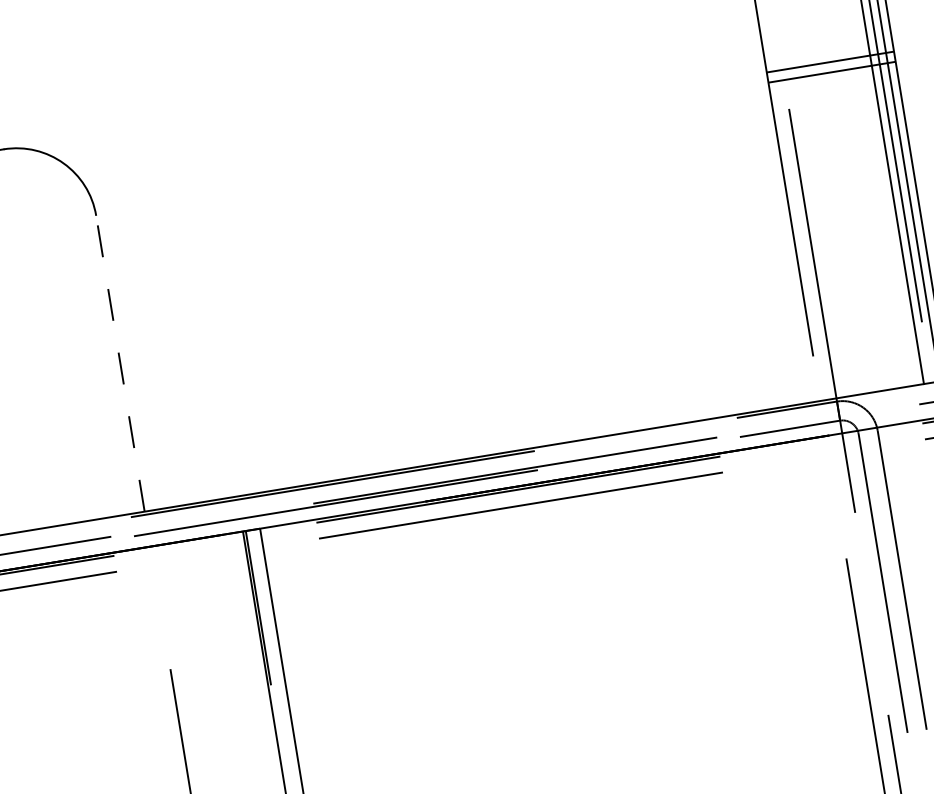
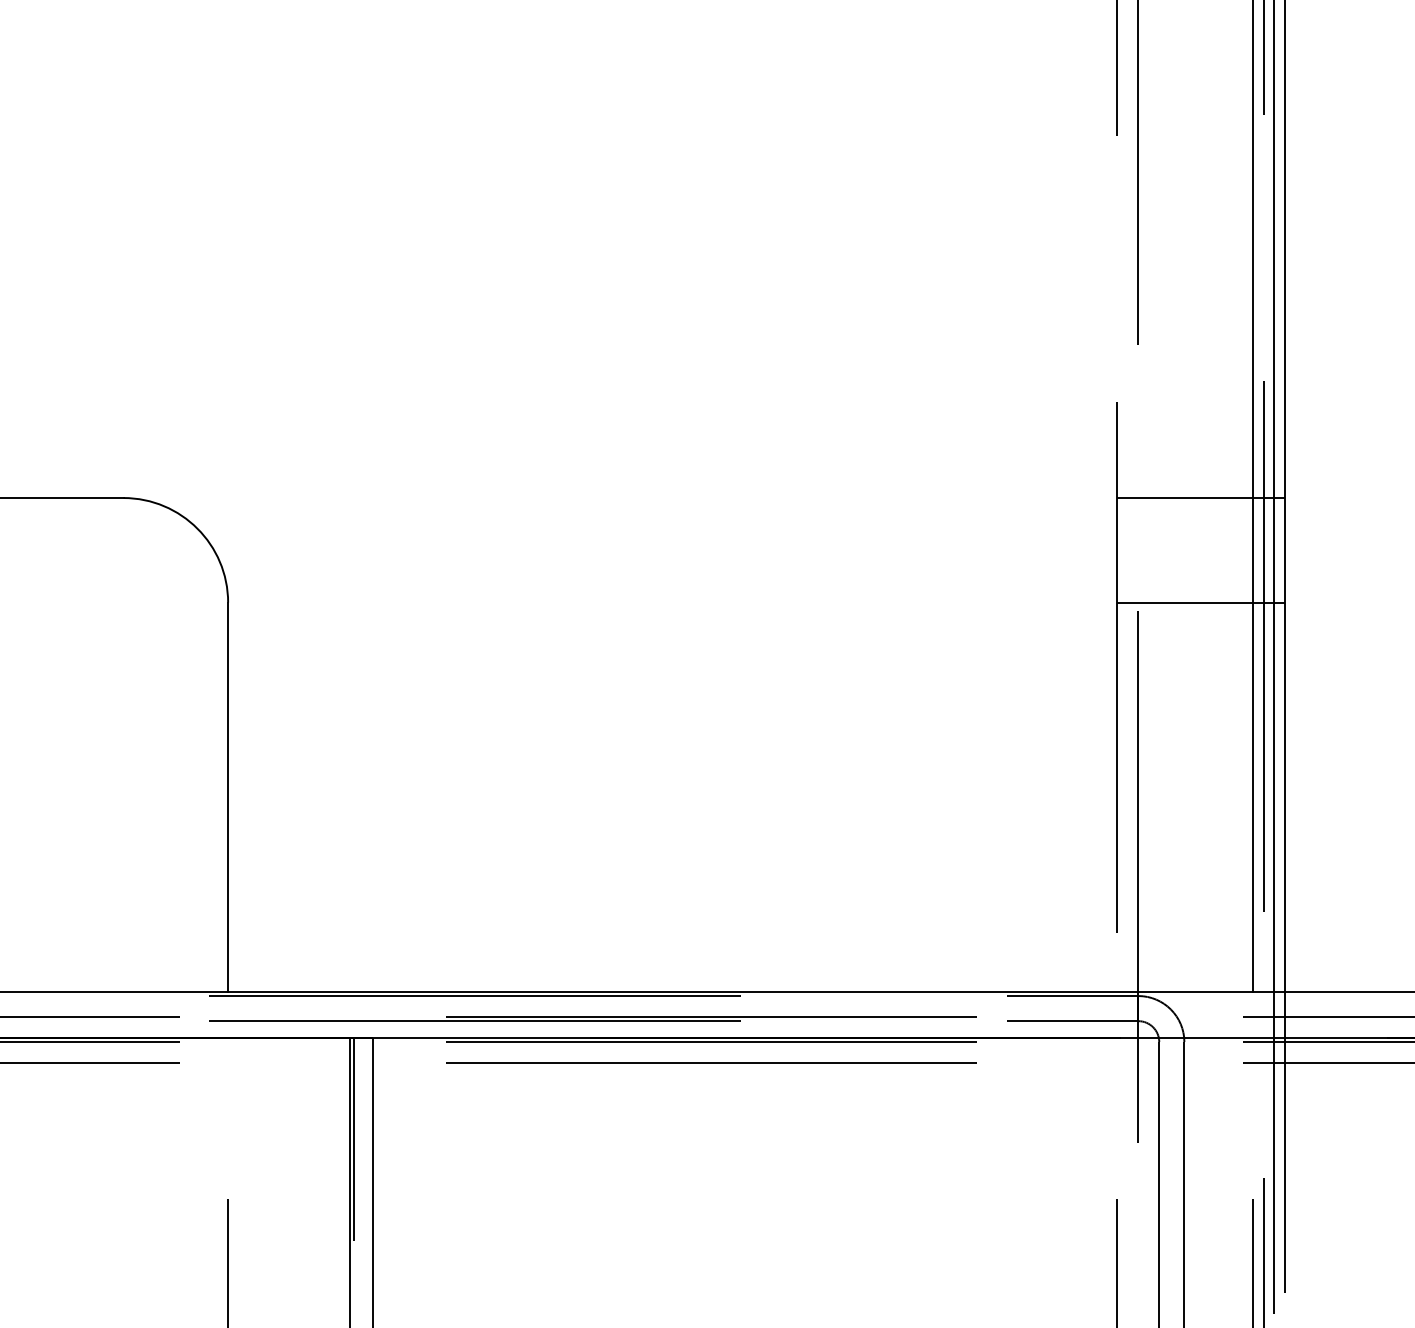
line: (829, 62) -> (1200, 602), moved
line: (831, 72) -> (1200, 498), moved
line: (120, 363) -> (228, 797), dashed -> solid

